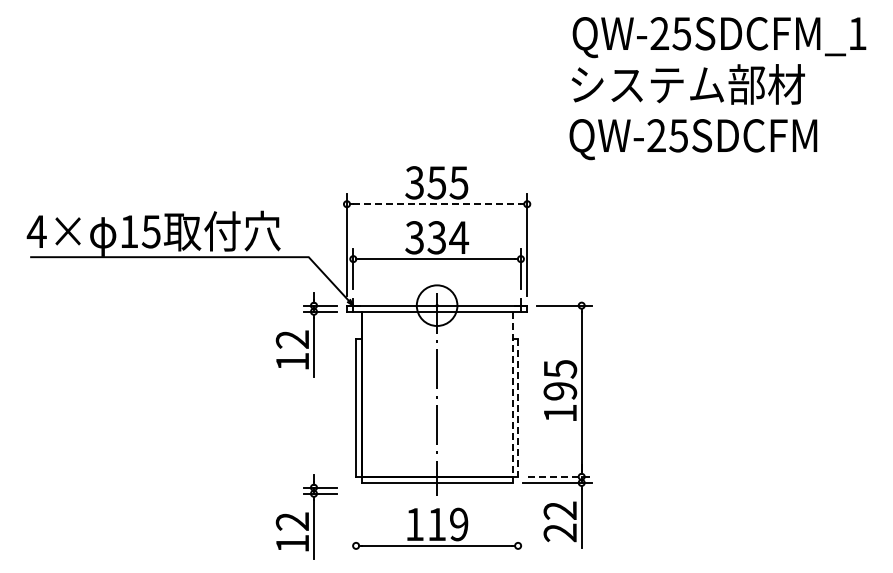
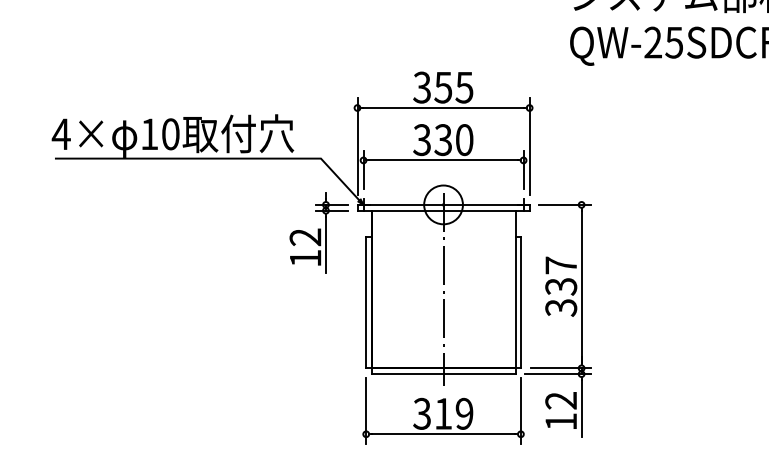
line: (437, 204) -> (443, 108), dashed -> solid
text: (150, 231) -> (169, 134), 15 -> 10
text: (459, 237) -> (464, 139), 334 -> 330
text: (560, 391) -> (561, 286), 195 -> 337
line: (512, 397) -> (515, 292), dashed -> solid
line: (518, 408) -> (521, 303), dashed -> solid
line: (560, 476) -> (561, 368), dashed -> solid
part: (306, 516) -> (318, 406), removed
line: (356, 521) -> (366, 410), added
line: (518, 521) -> (521, 410), added
text: (414, 524) -> (421, 413), 119 -> 319
text: (559, 532) -> (560, 421), 22 -> 12

